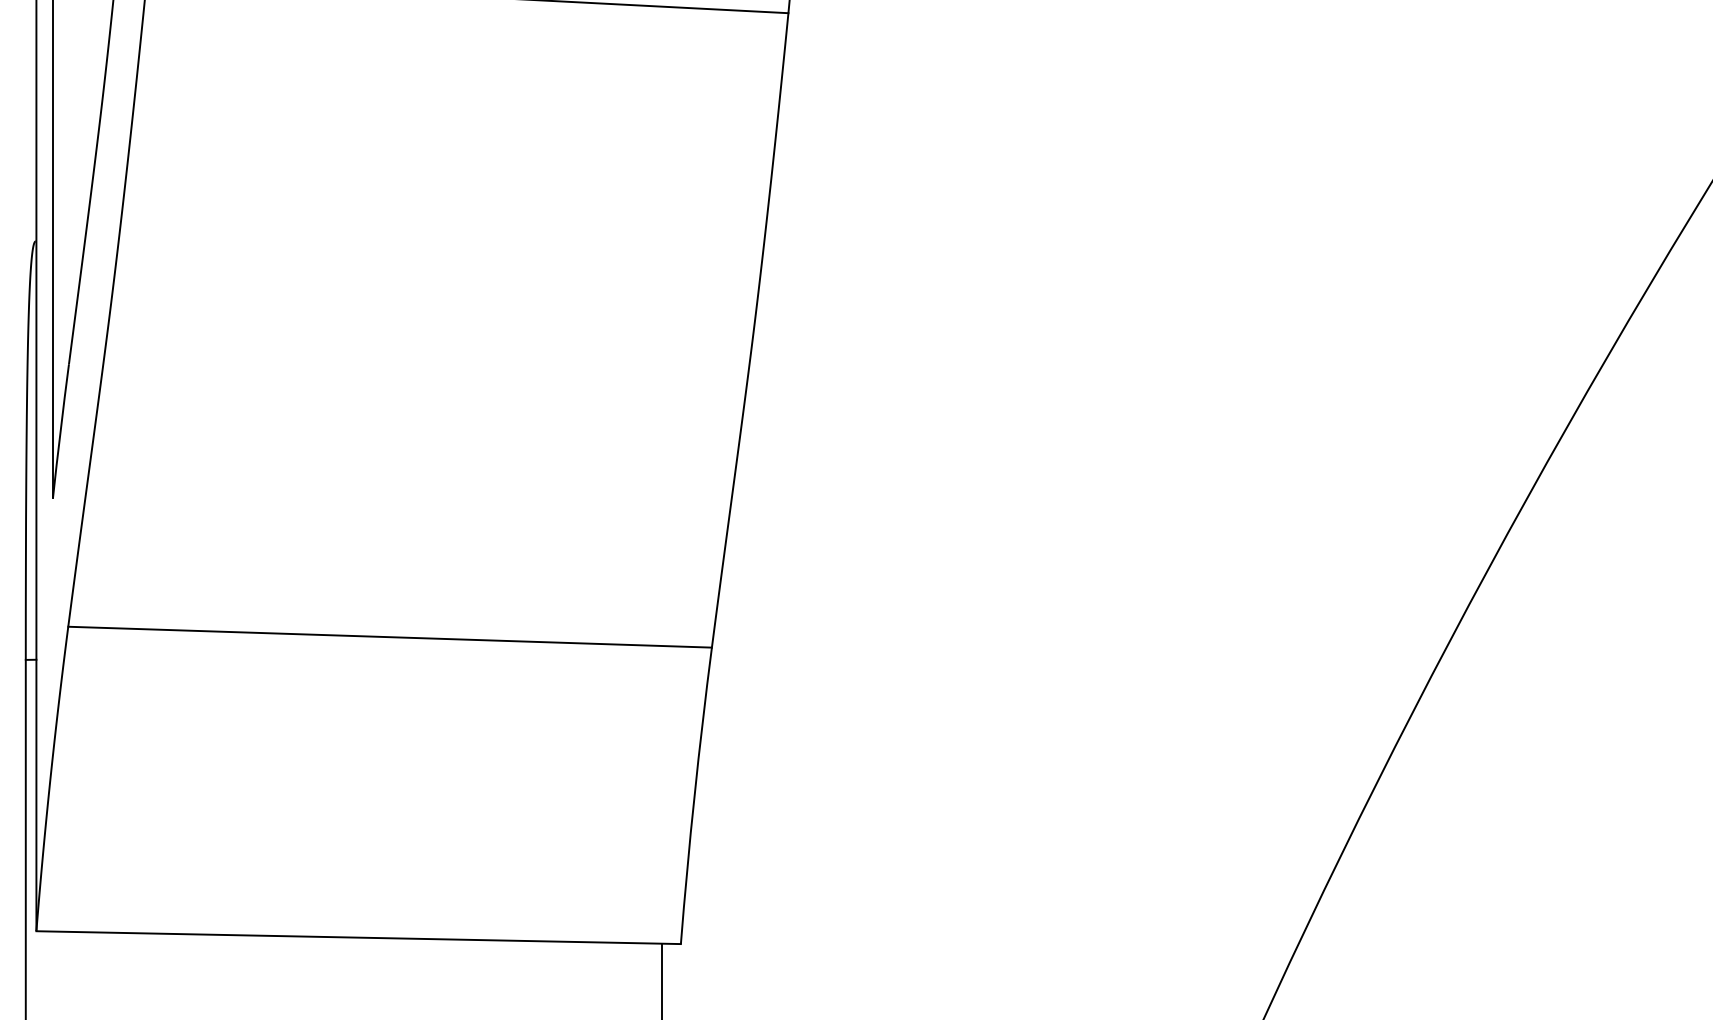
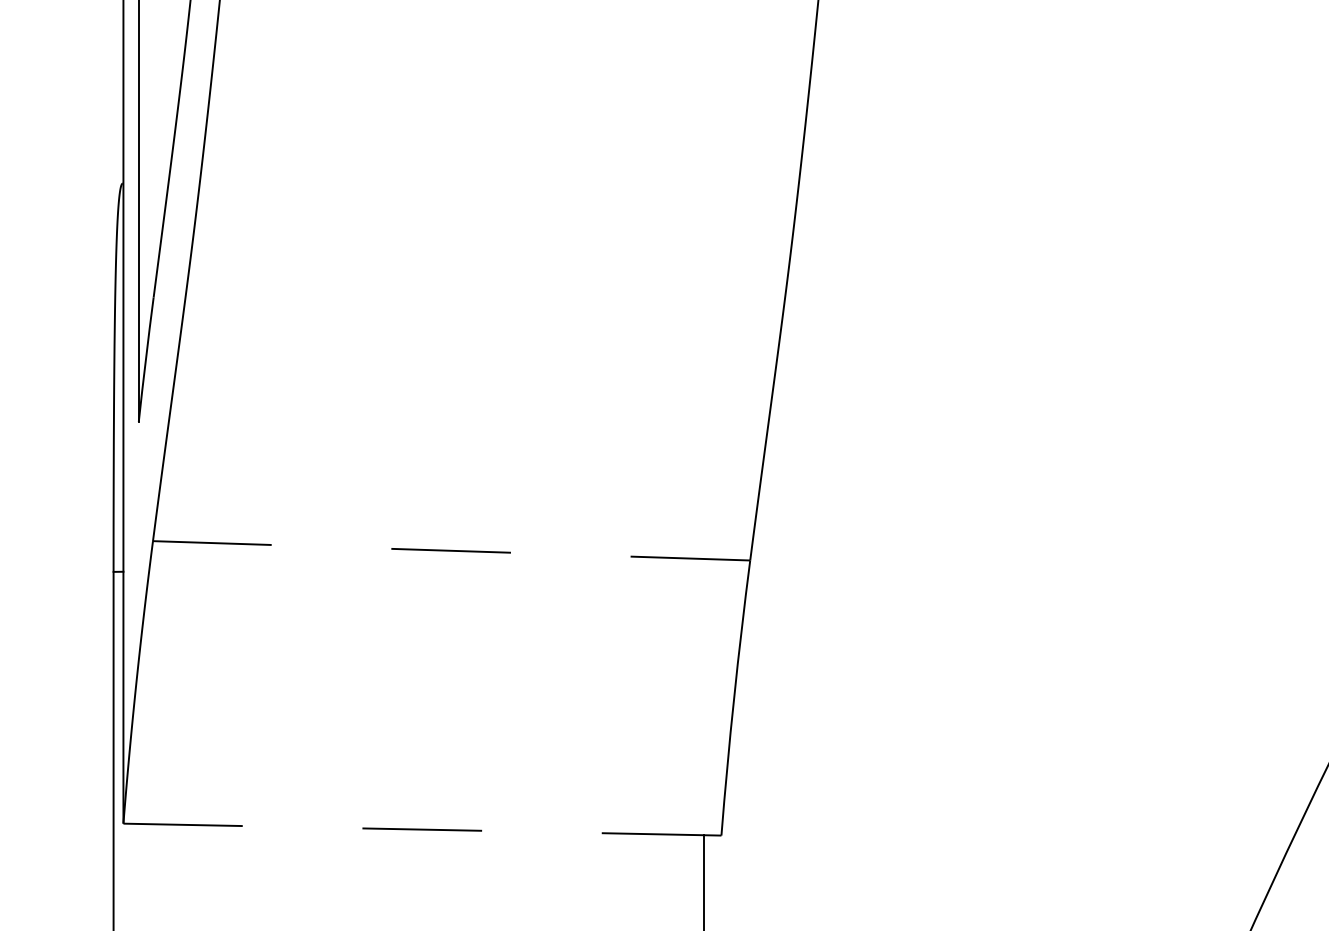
line: (390, 637) -> (451, 551), solid -> dashed
line: (358, 937) -> (422, 829), solid -> dashed

